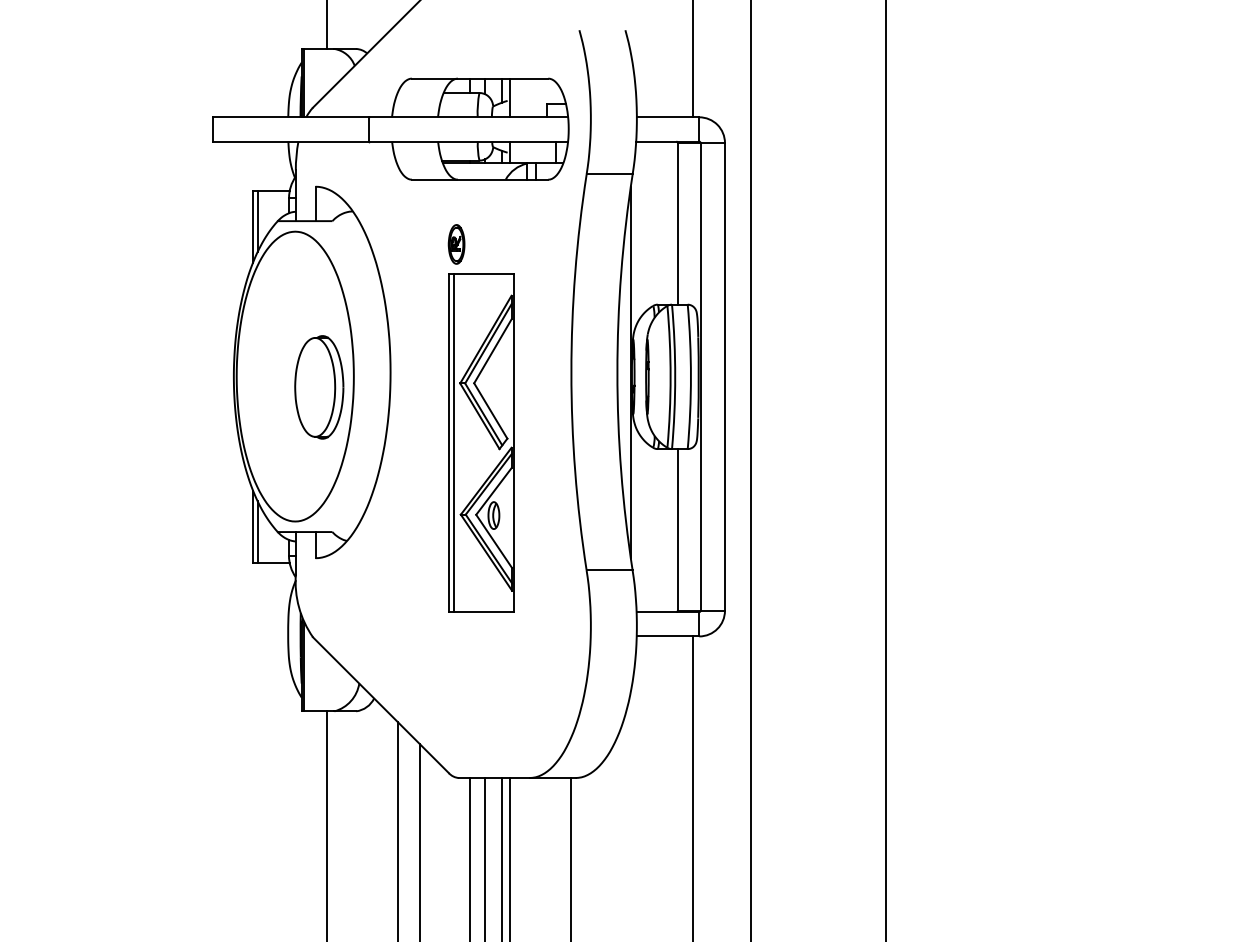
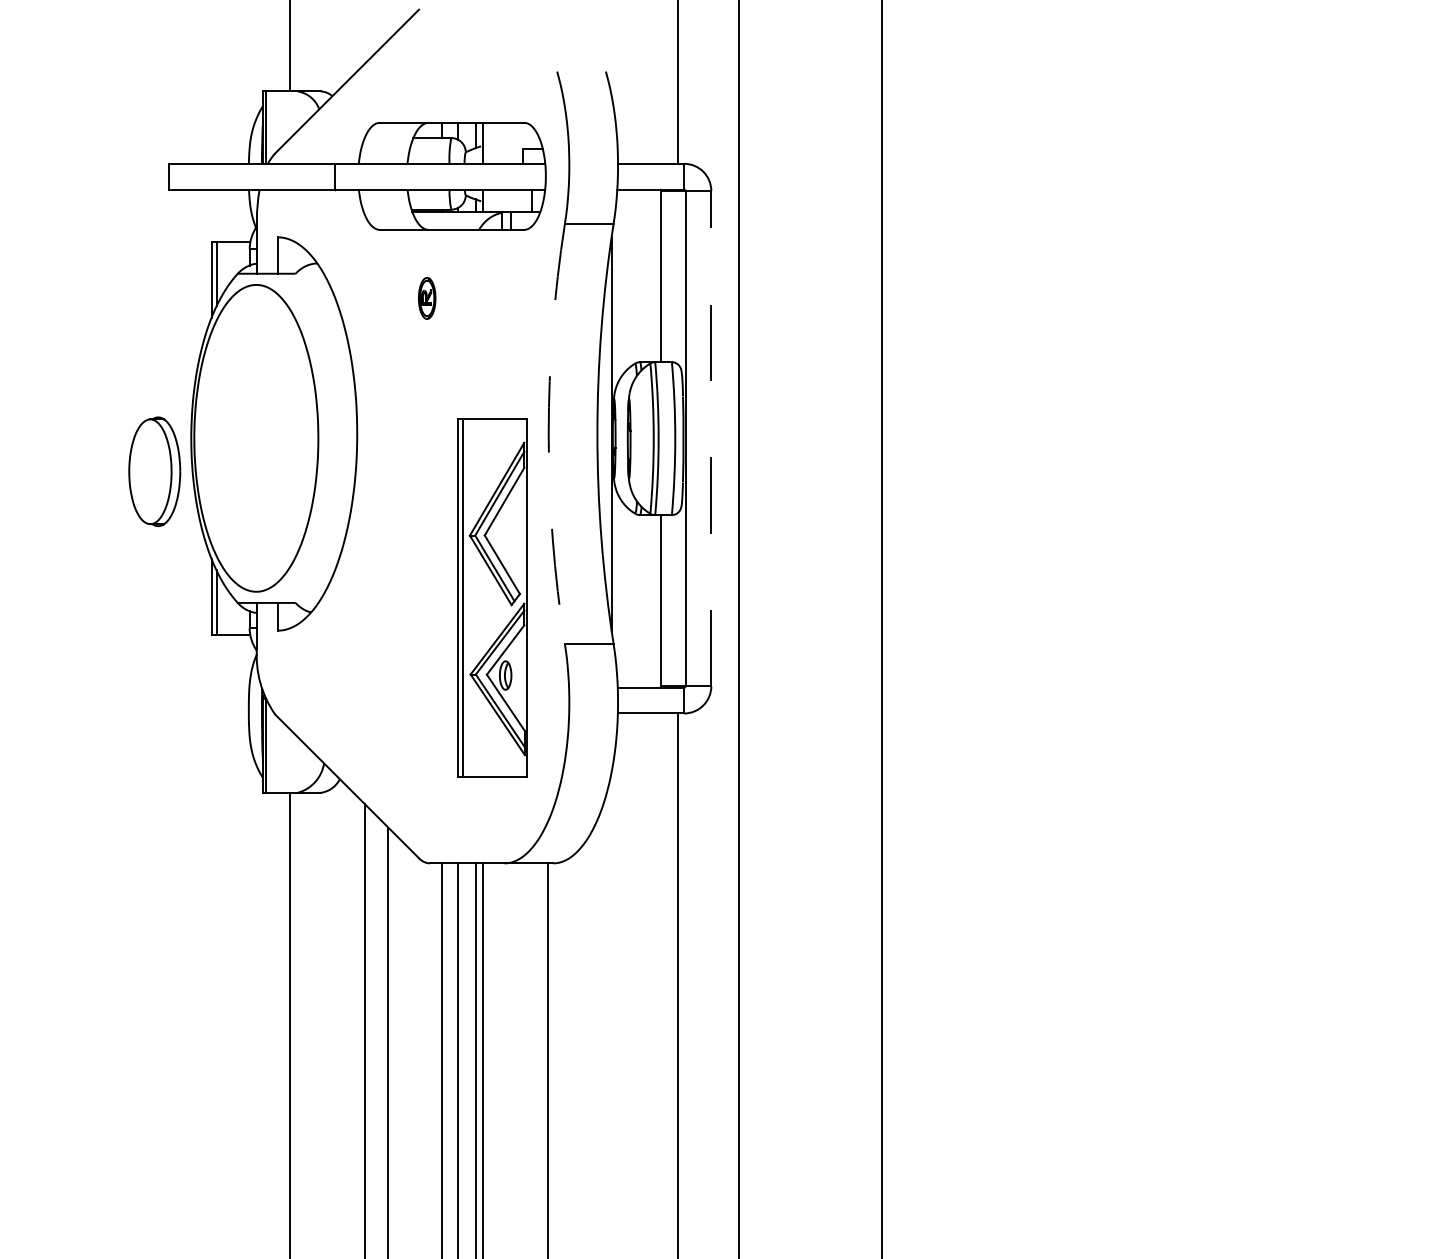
arc: (571, 372) -> (548, 434), solid -> dashed
line: (725, 376) -> (711, 438), solid -> dashed
part: (319, 387) -> (154, 471), moved
part: (481, 441) -> (492, 597), moved

